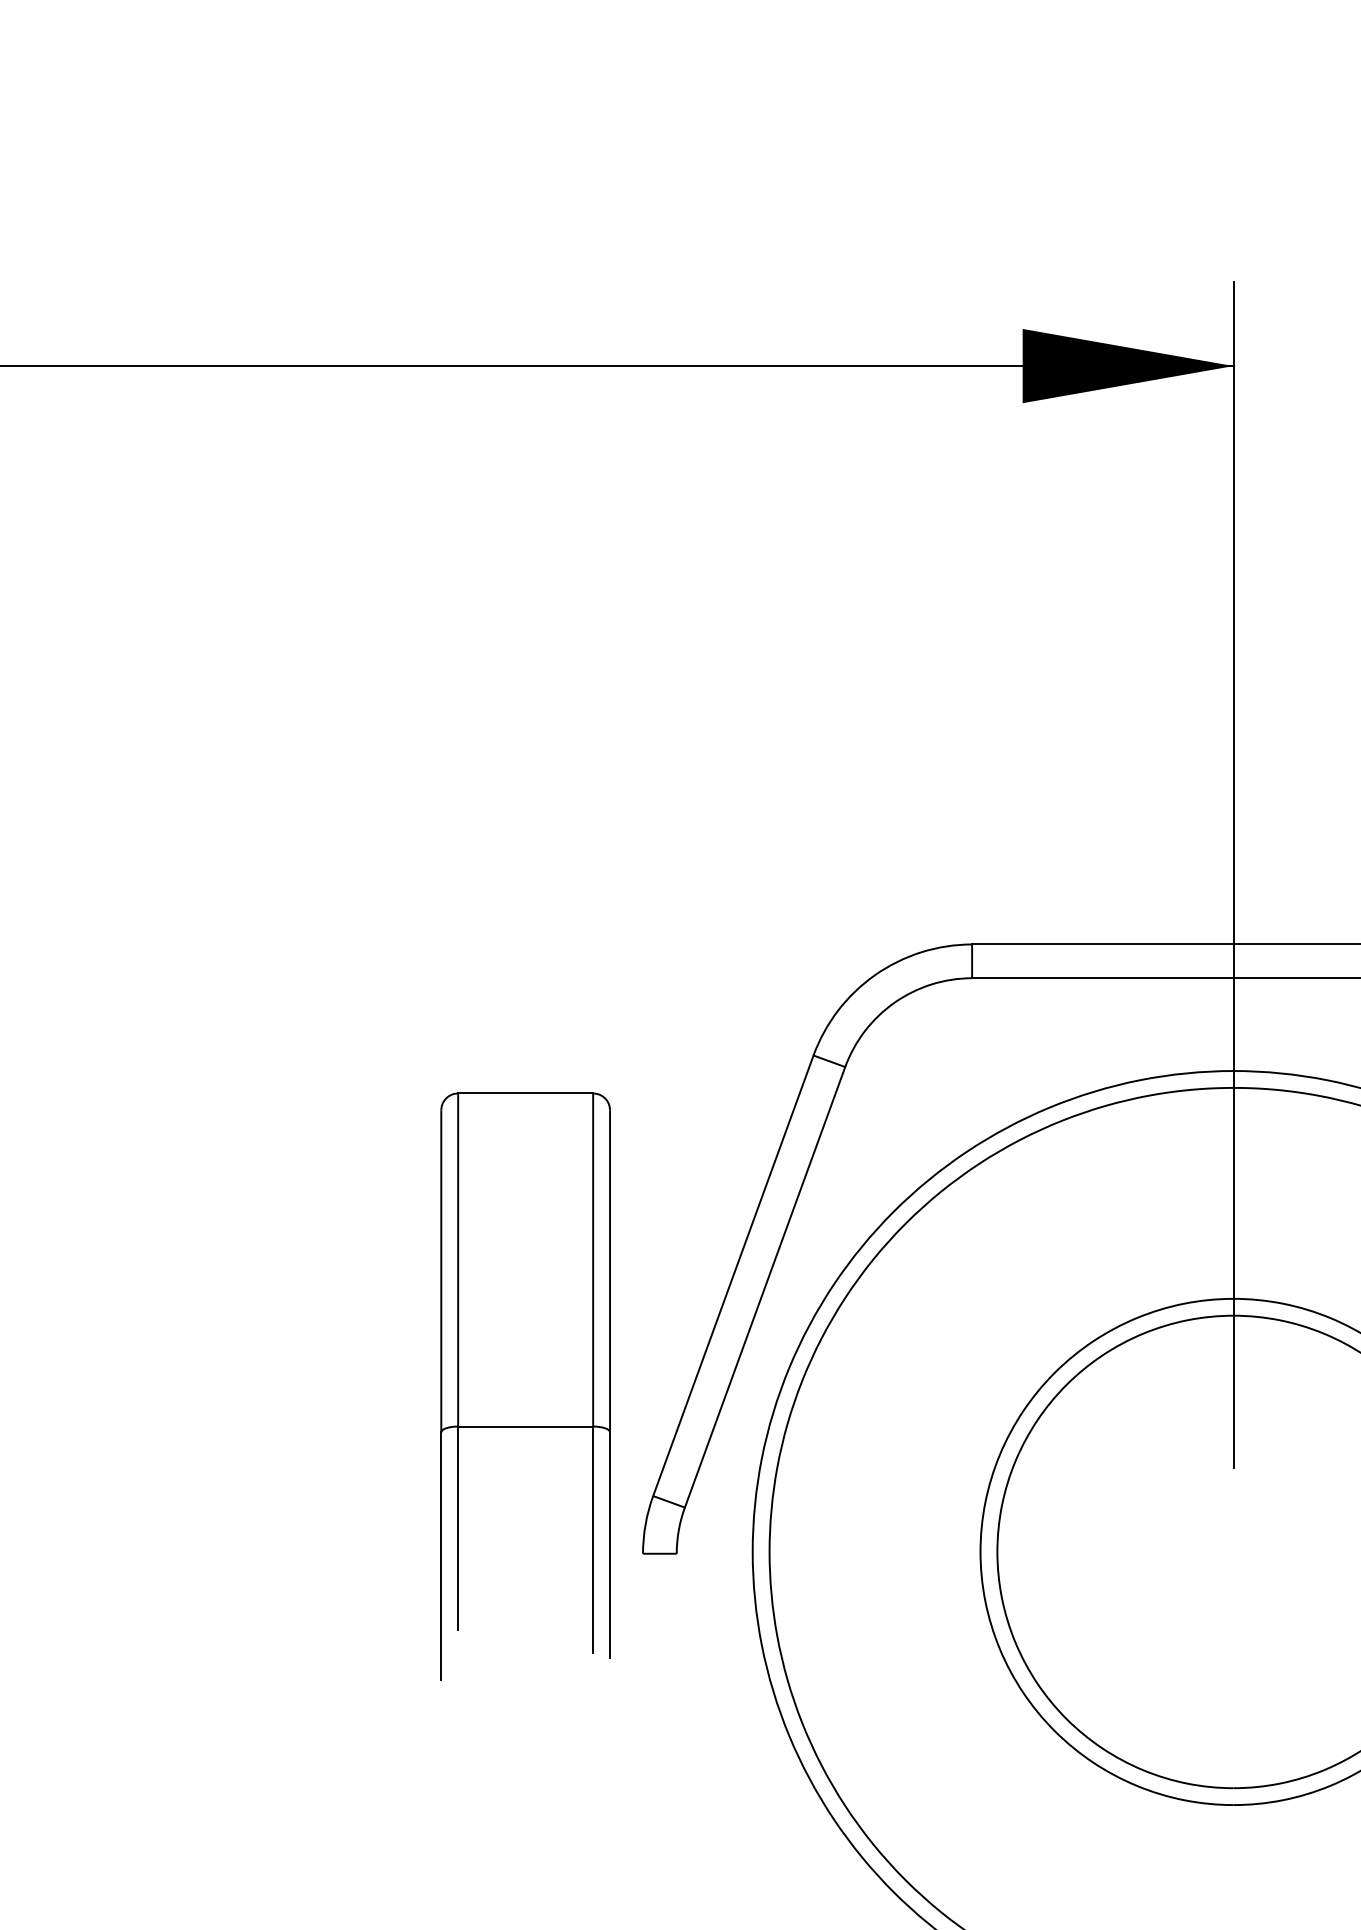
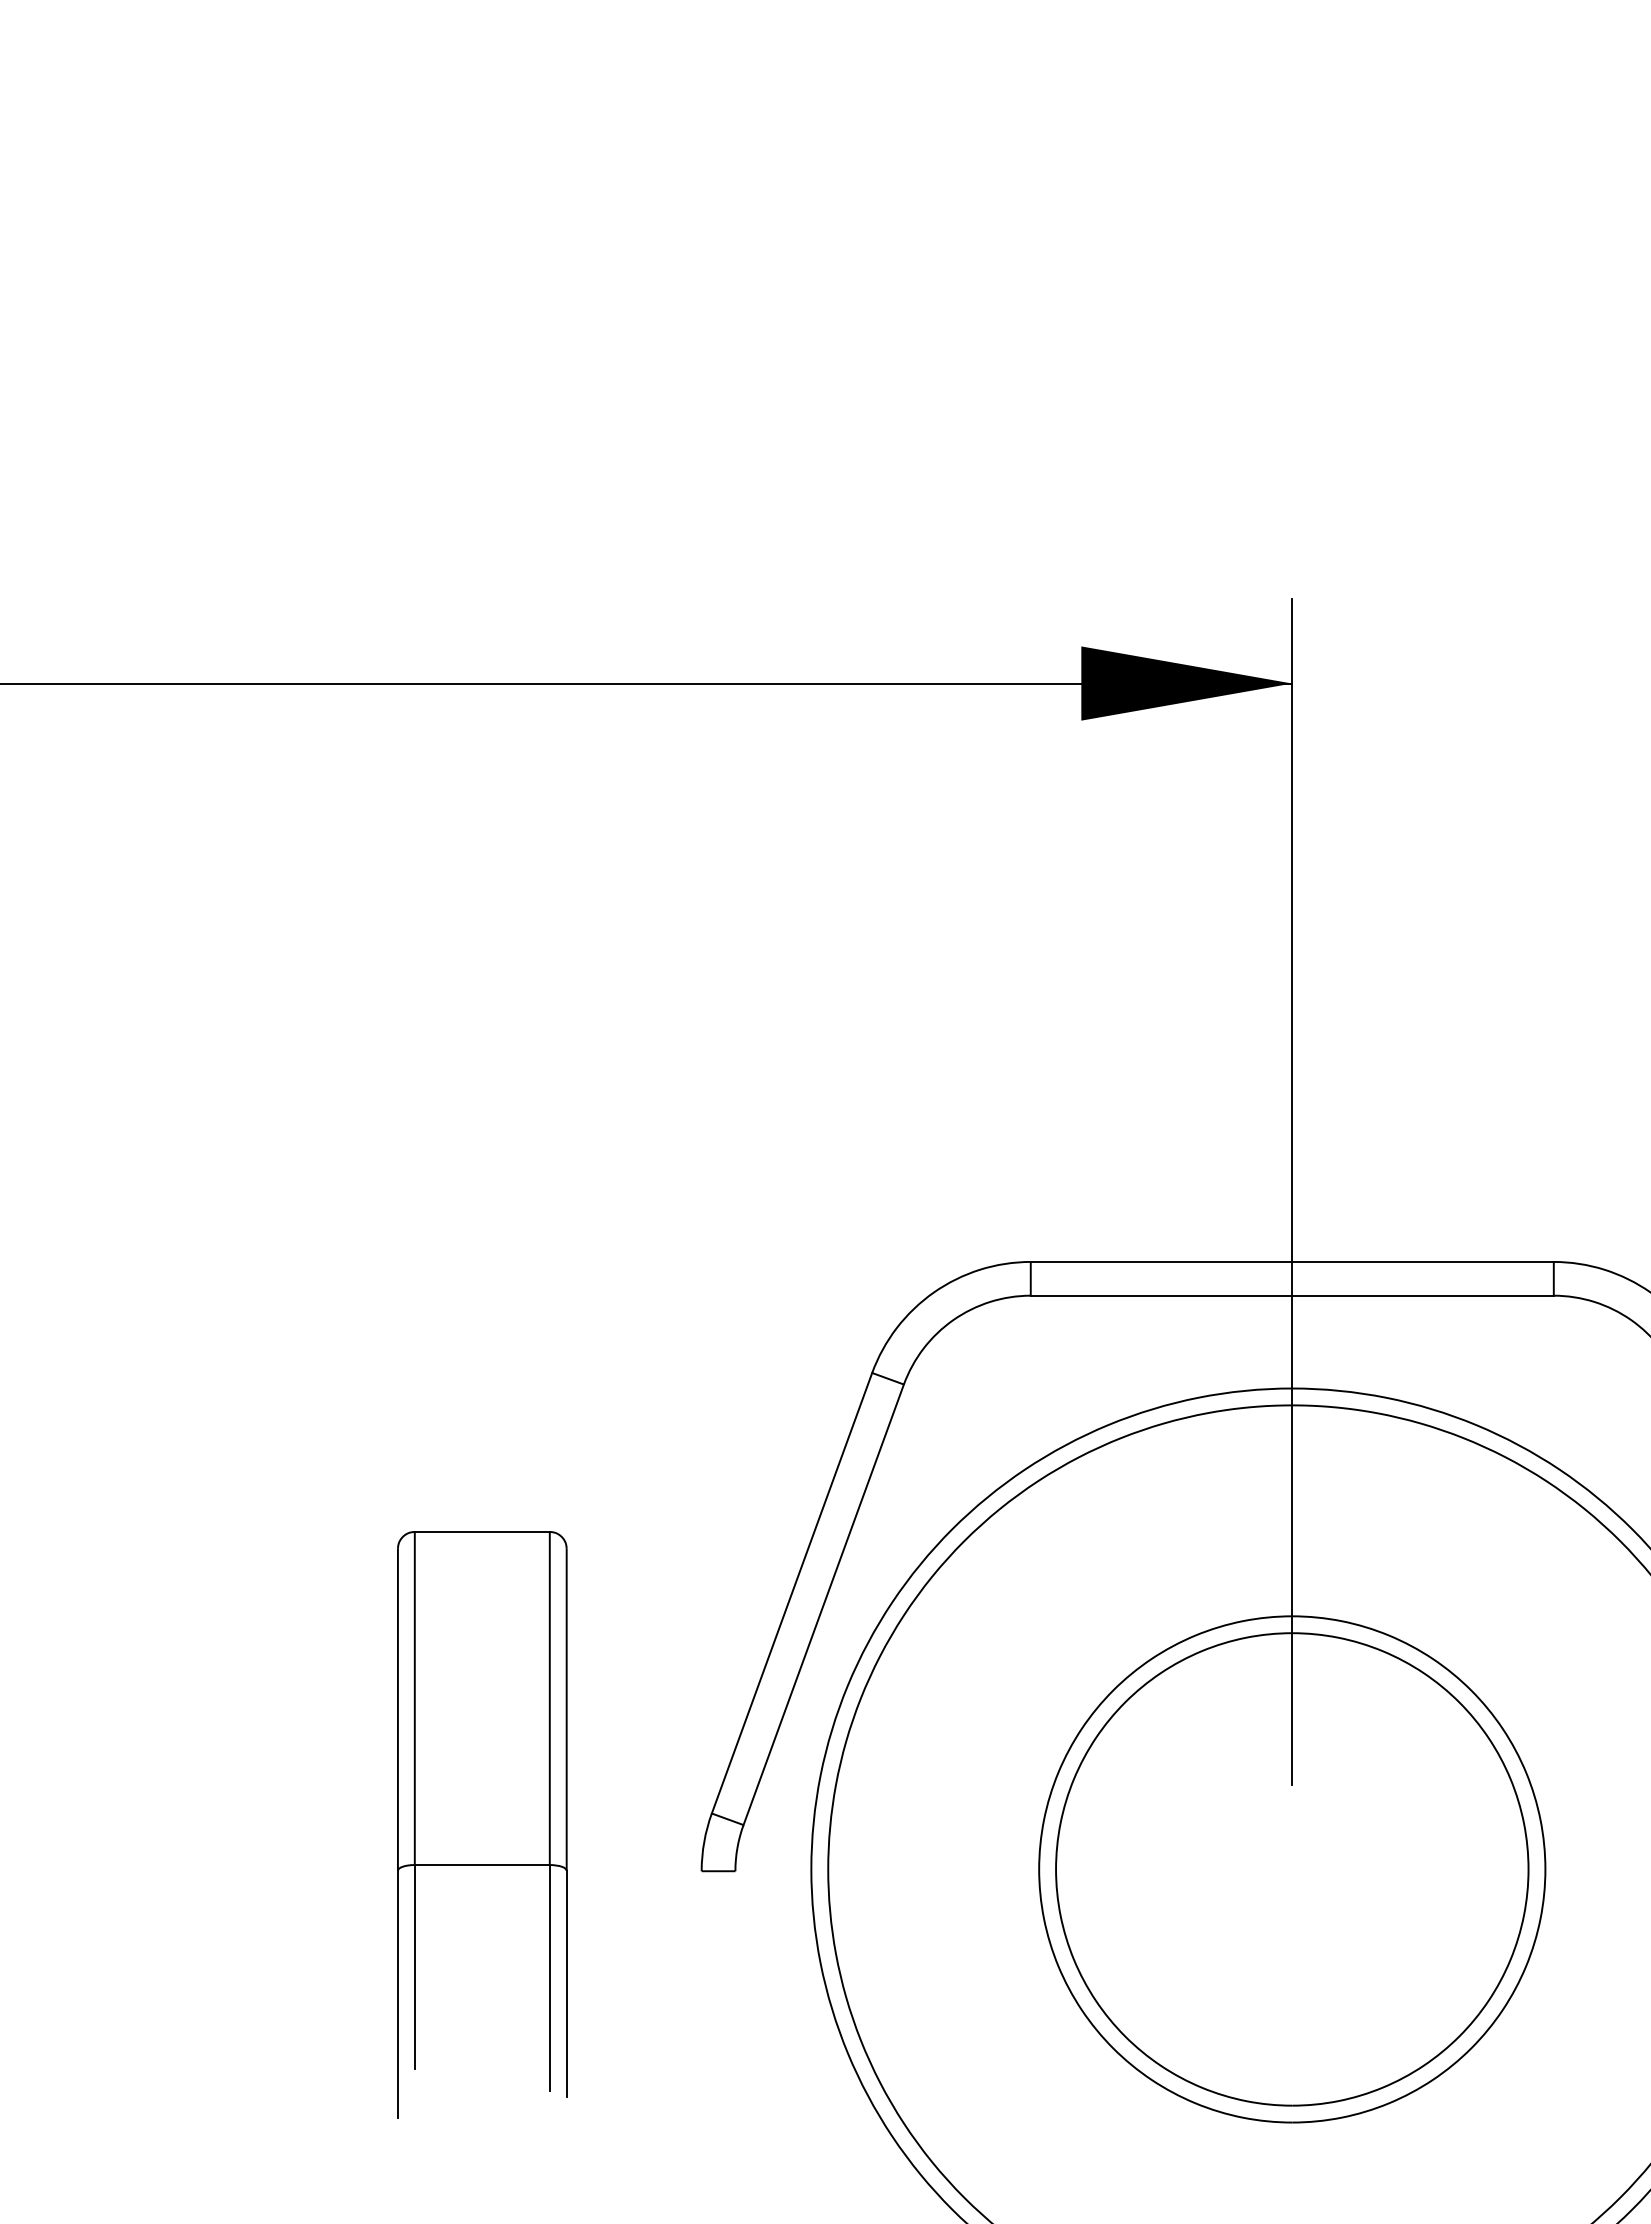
part: (525, 1386) -> (482, 1824), moved

